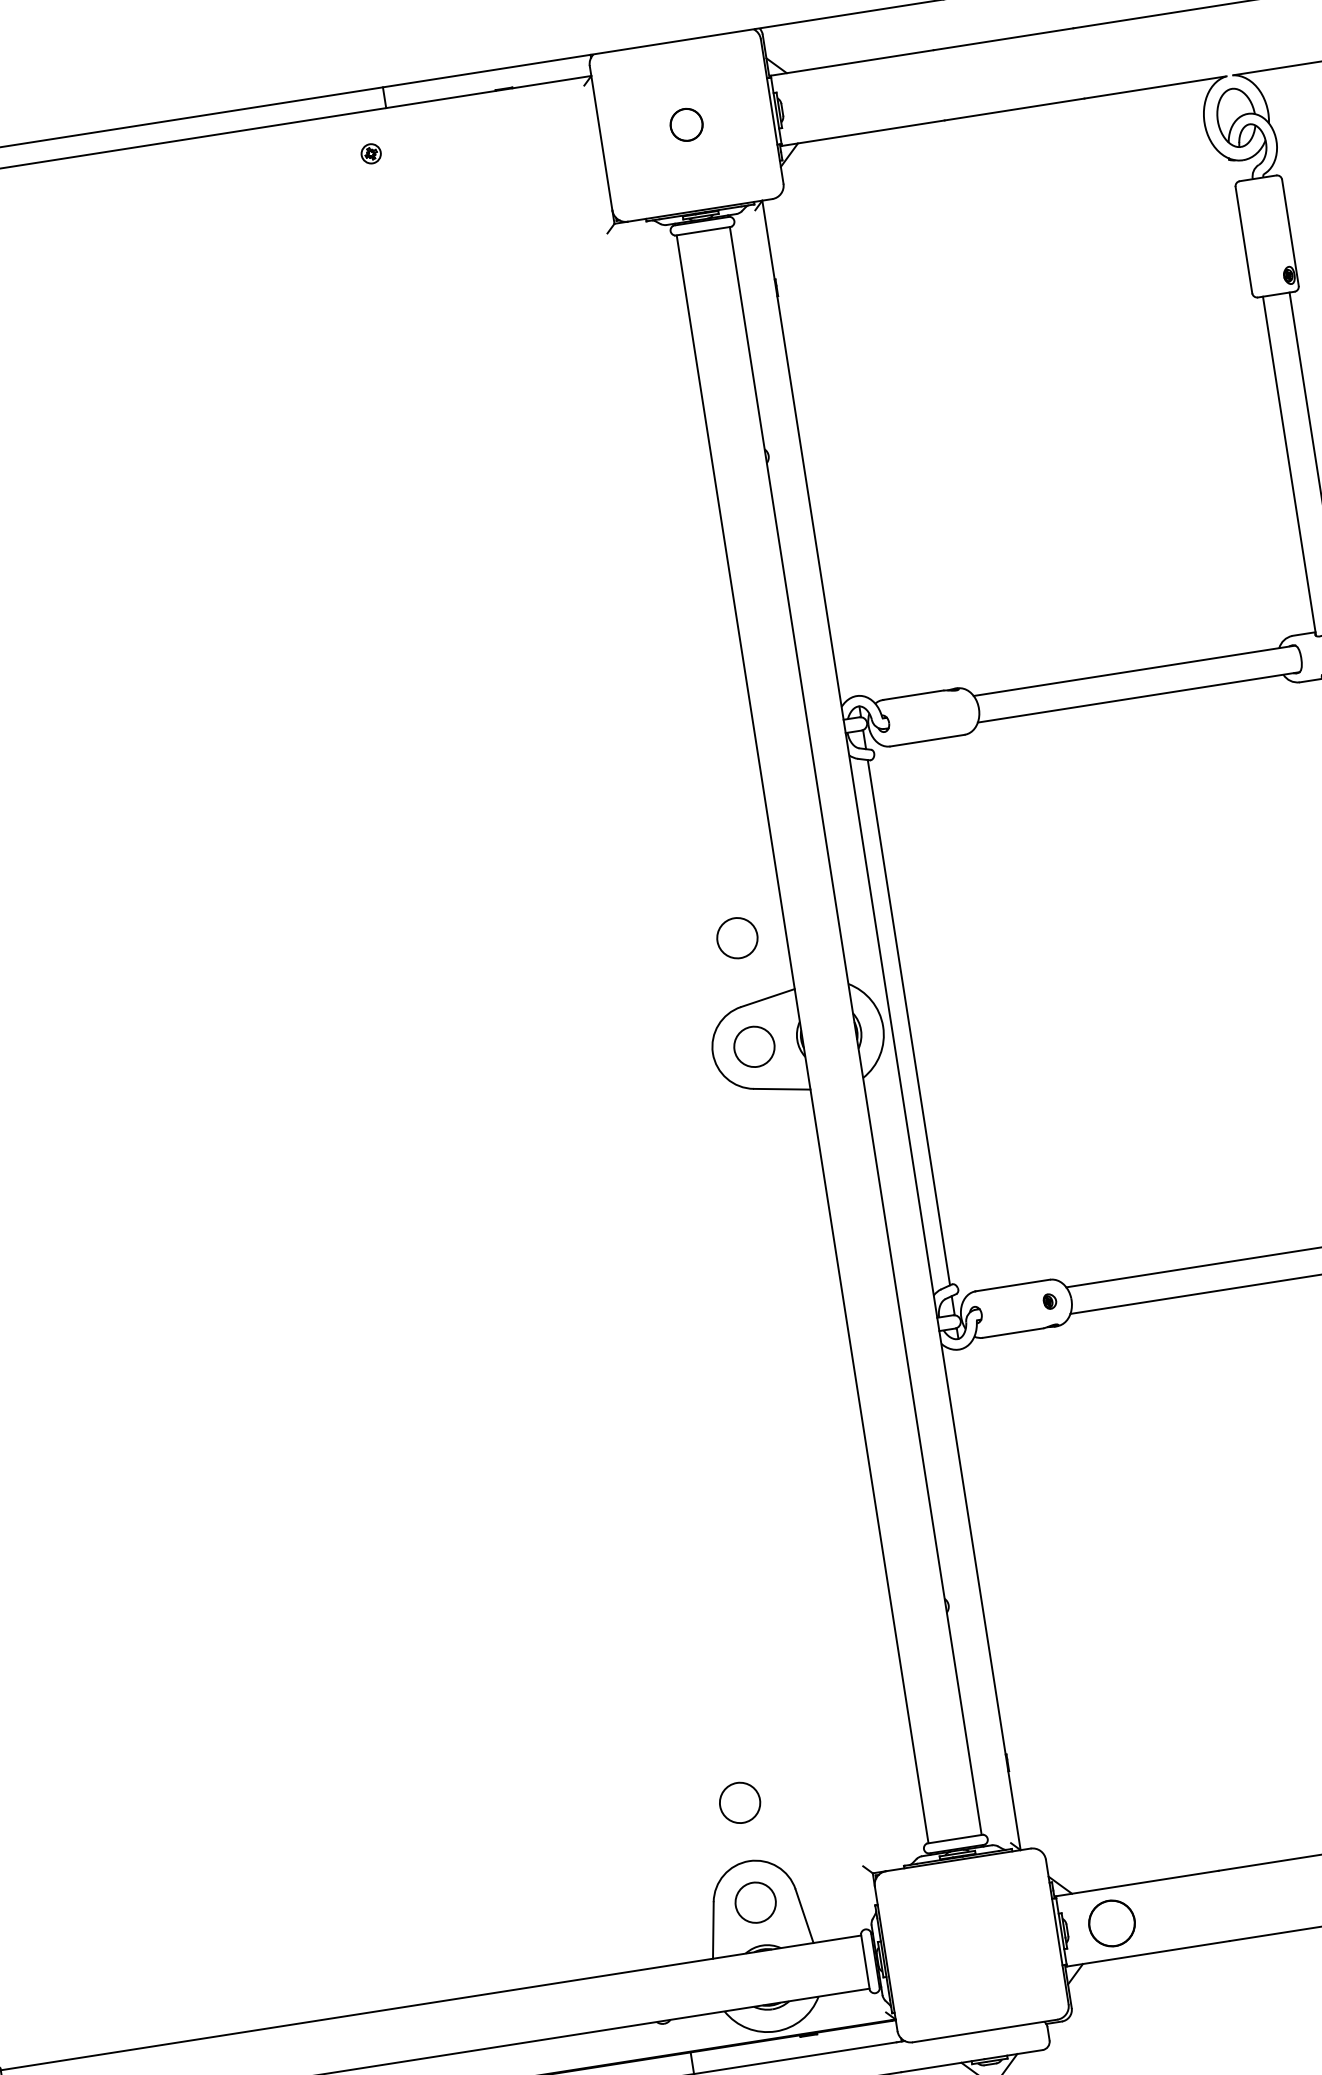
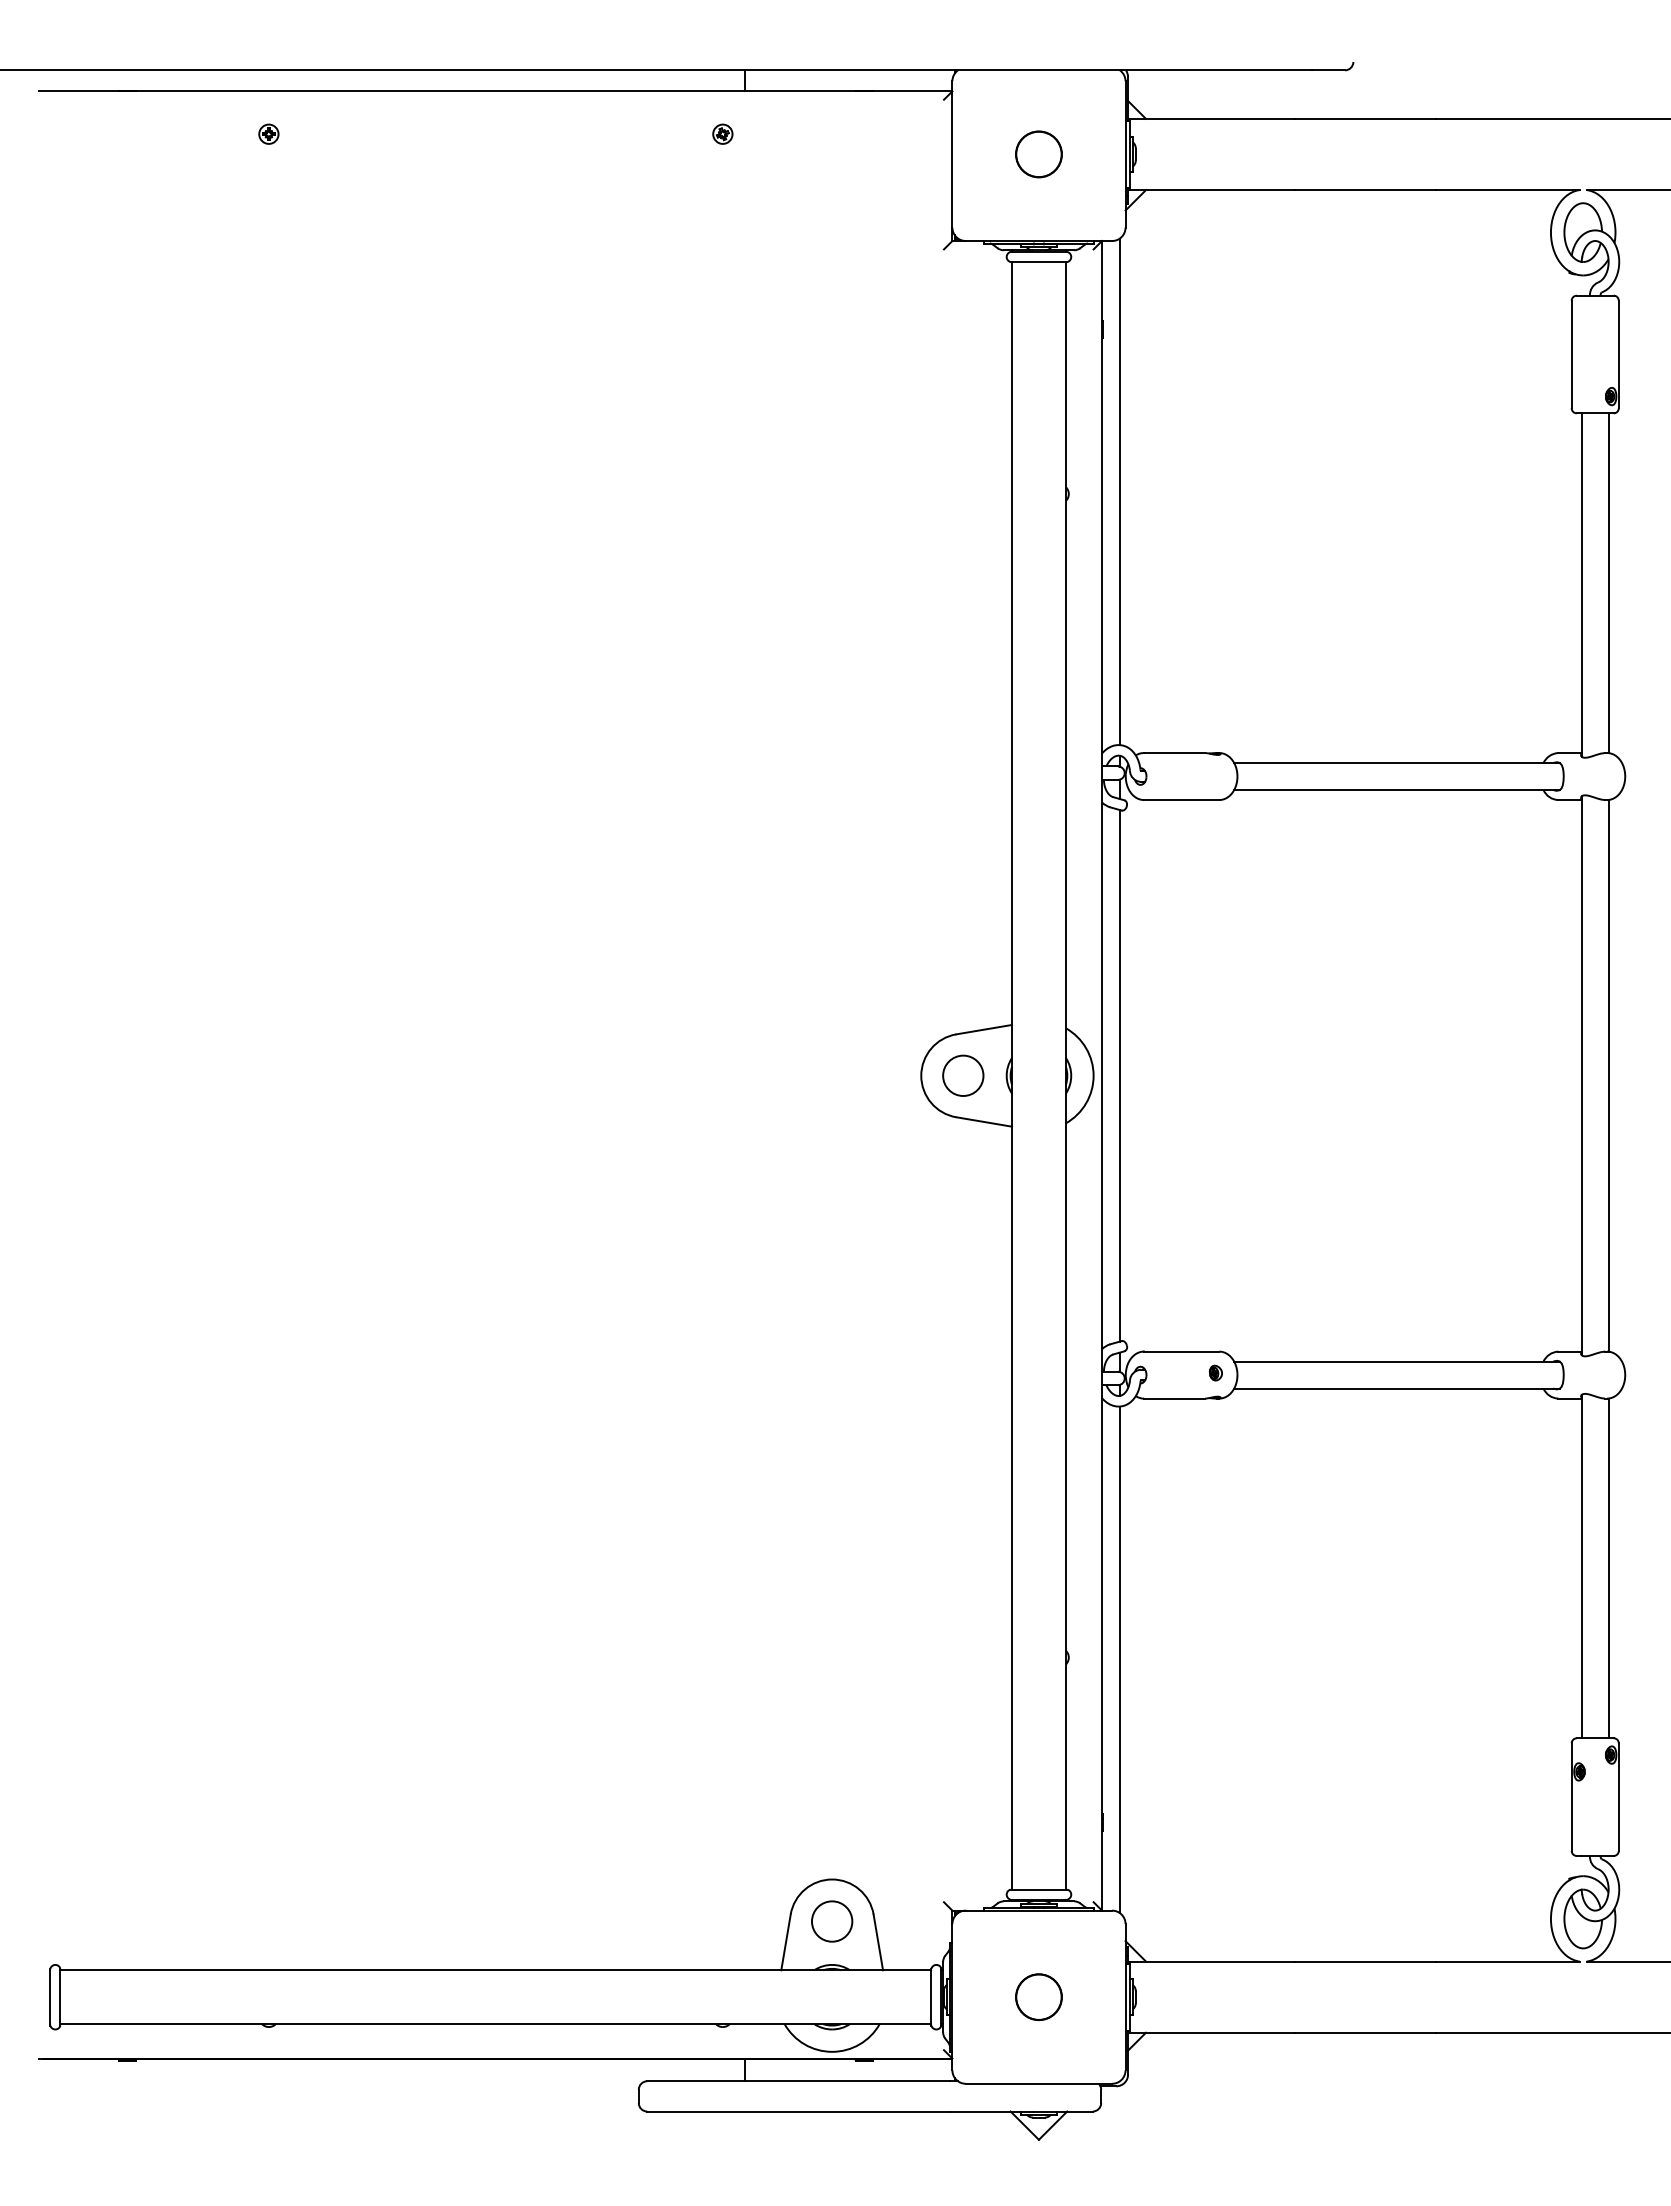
part: (686, 125) -> (1038, 154), size x1.43
line: (818, 445) -> (1119, 491), added
circle: (737, 937) -> (963, 965), removed
line: (999, 1599) -> (1119, 1659), added
circle: (740, 1802) -> (832, 1820), removed
circle: (1111, 1922) -> (1038, 1996), moved

